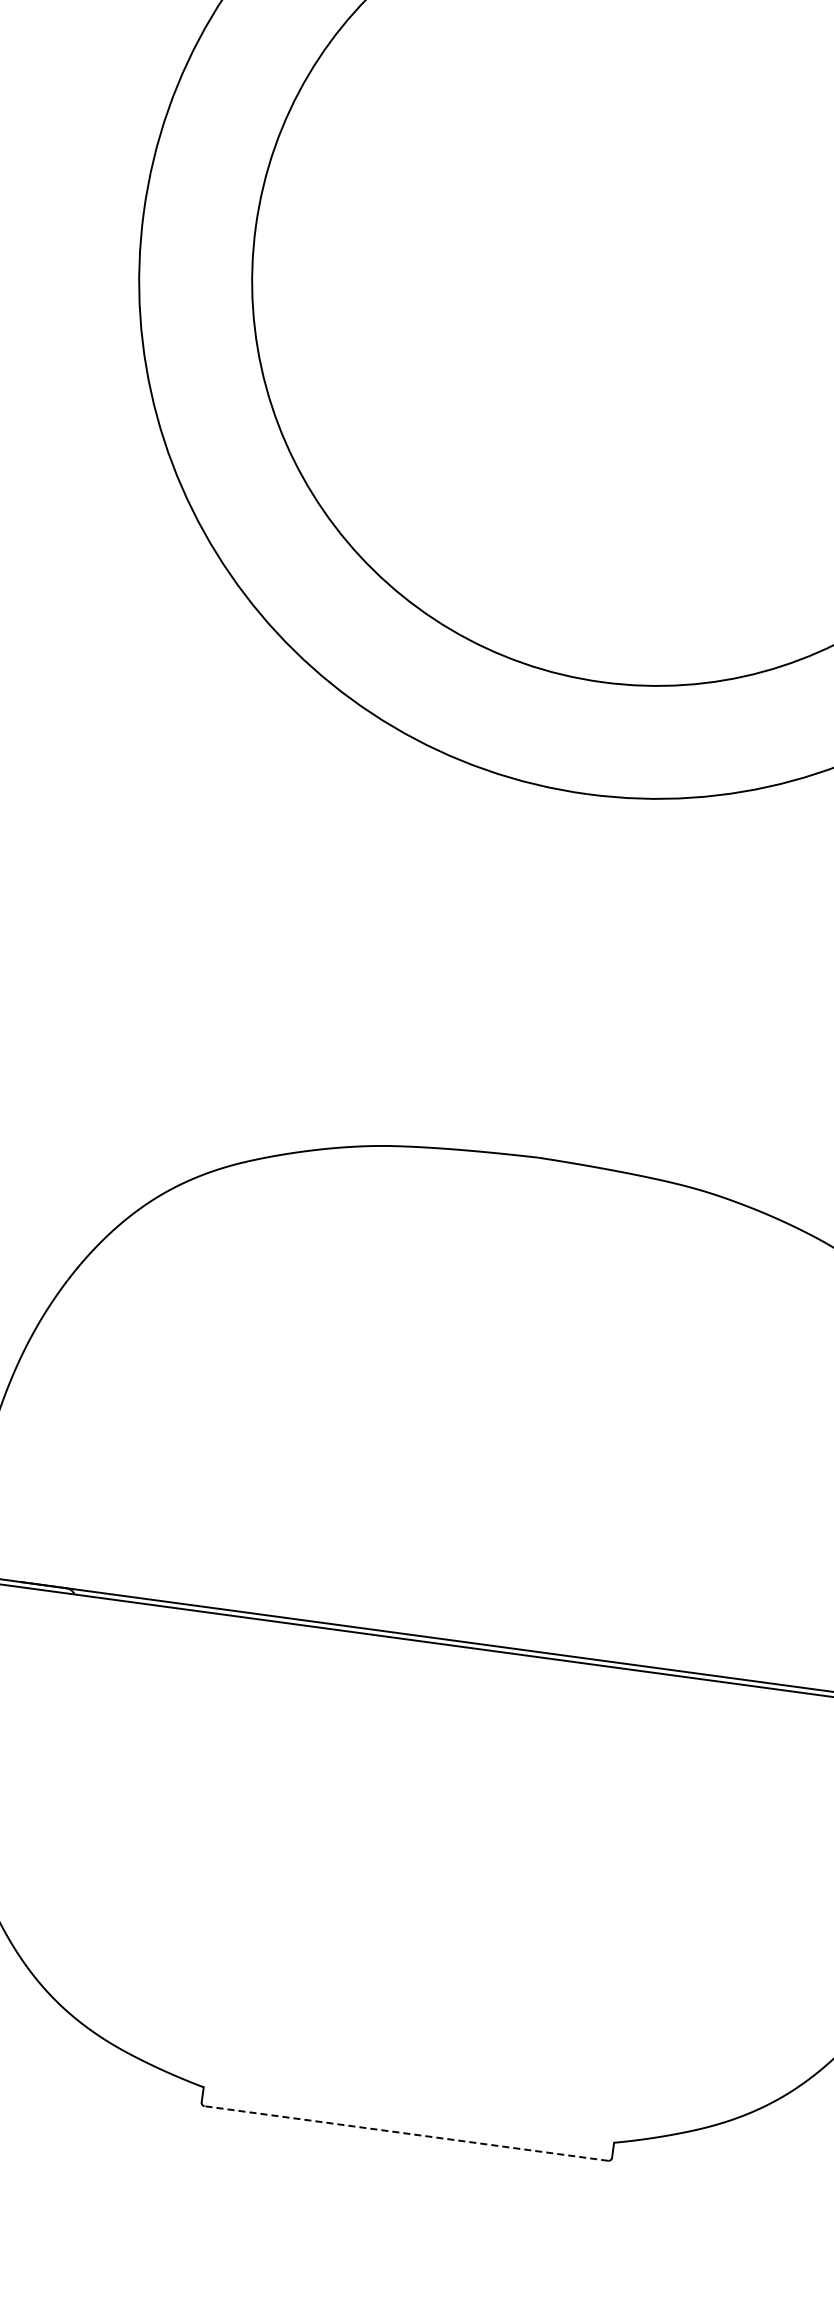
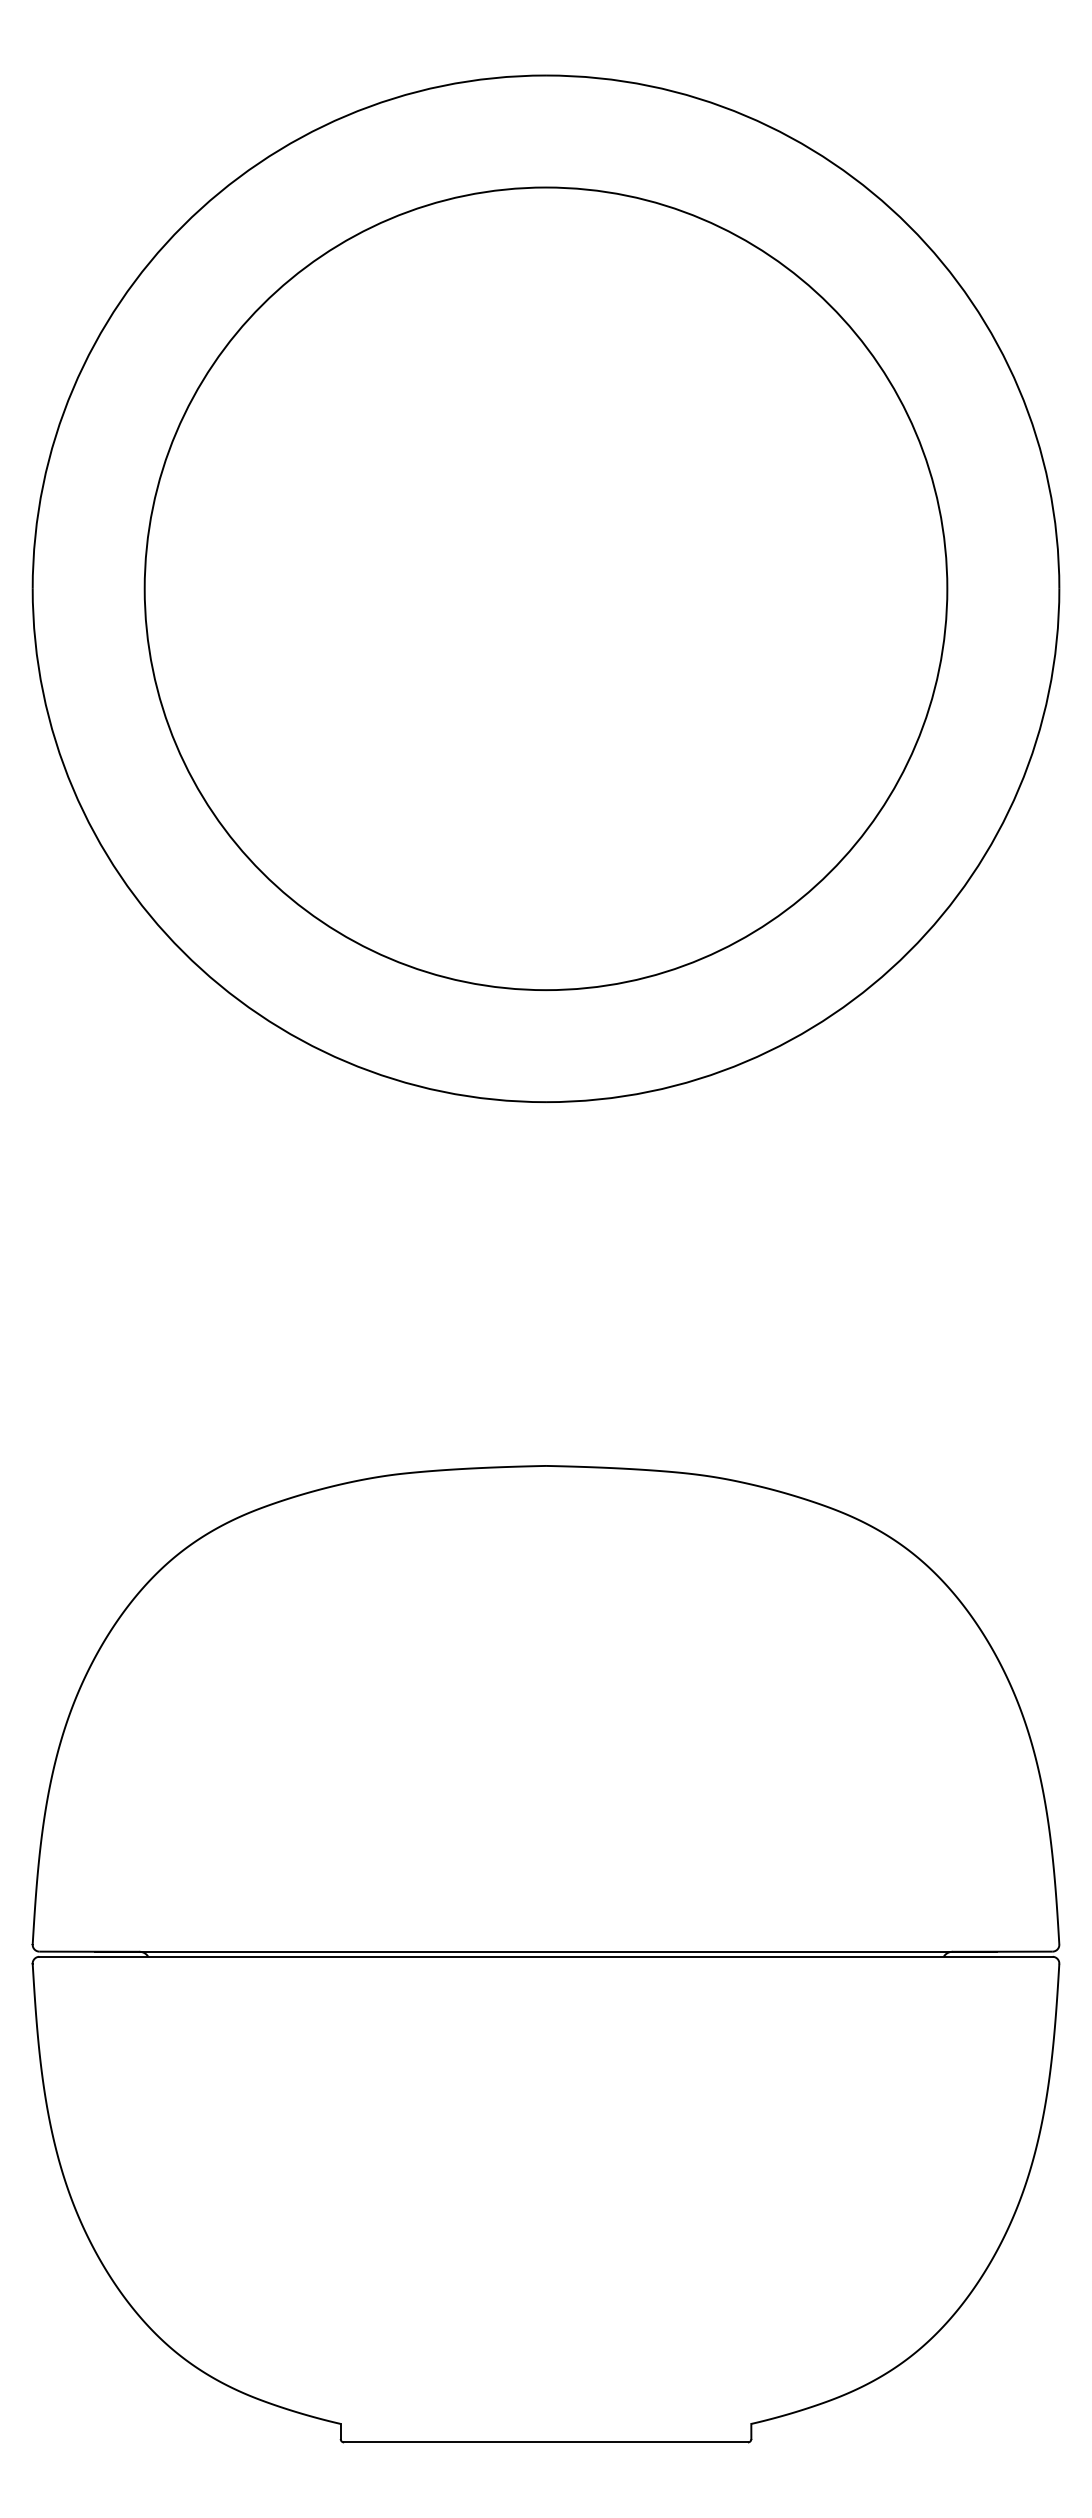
line: (406, 2133) -> (546, 2442), dashed -> solid

